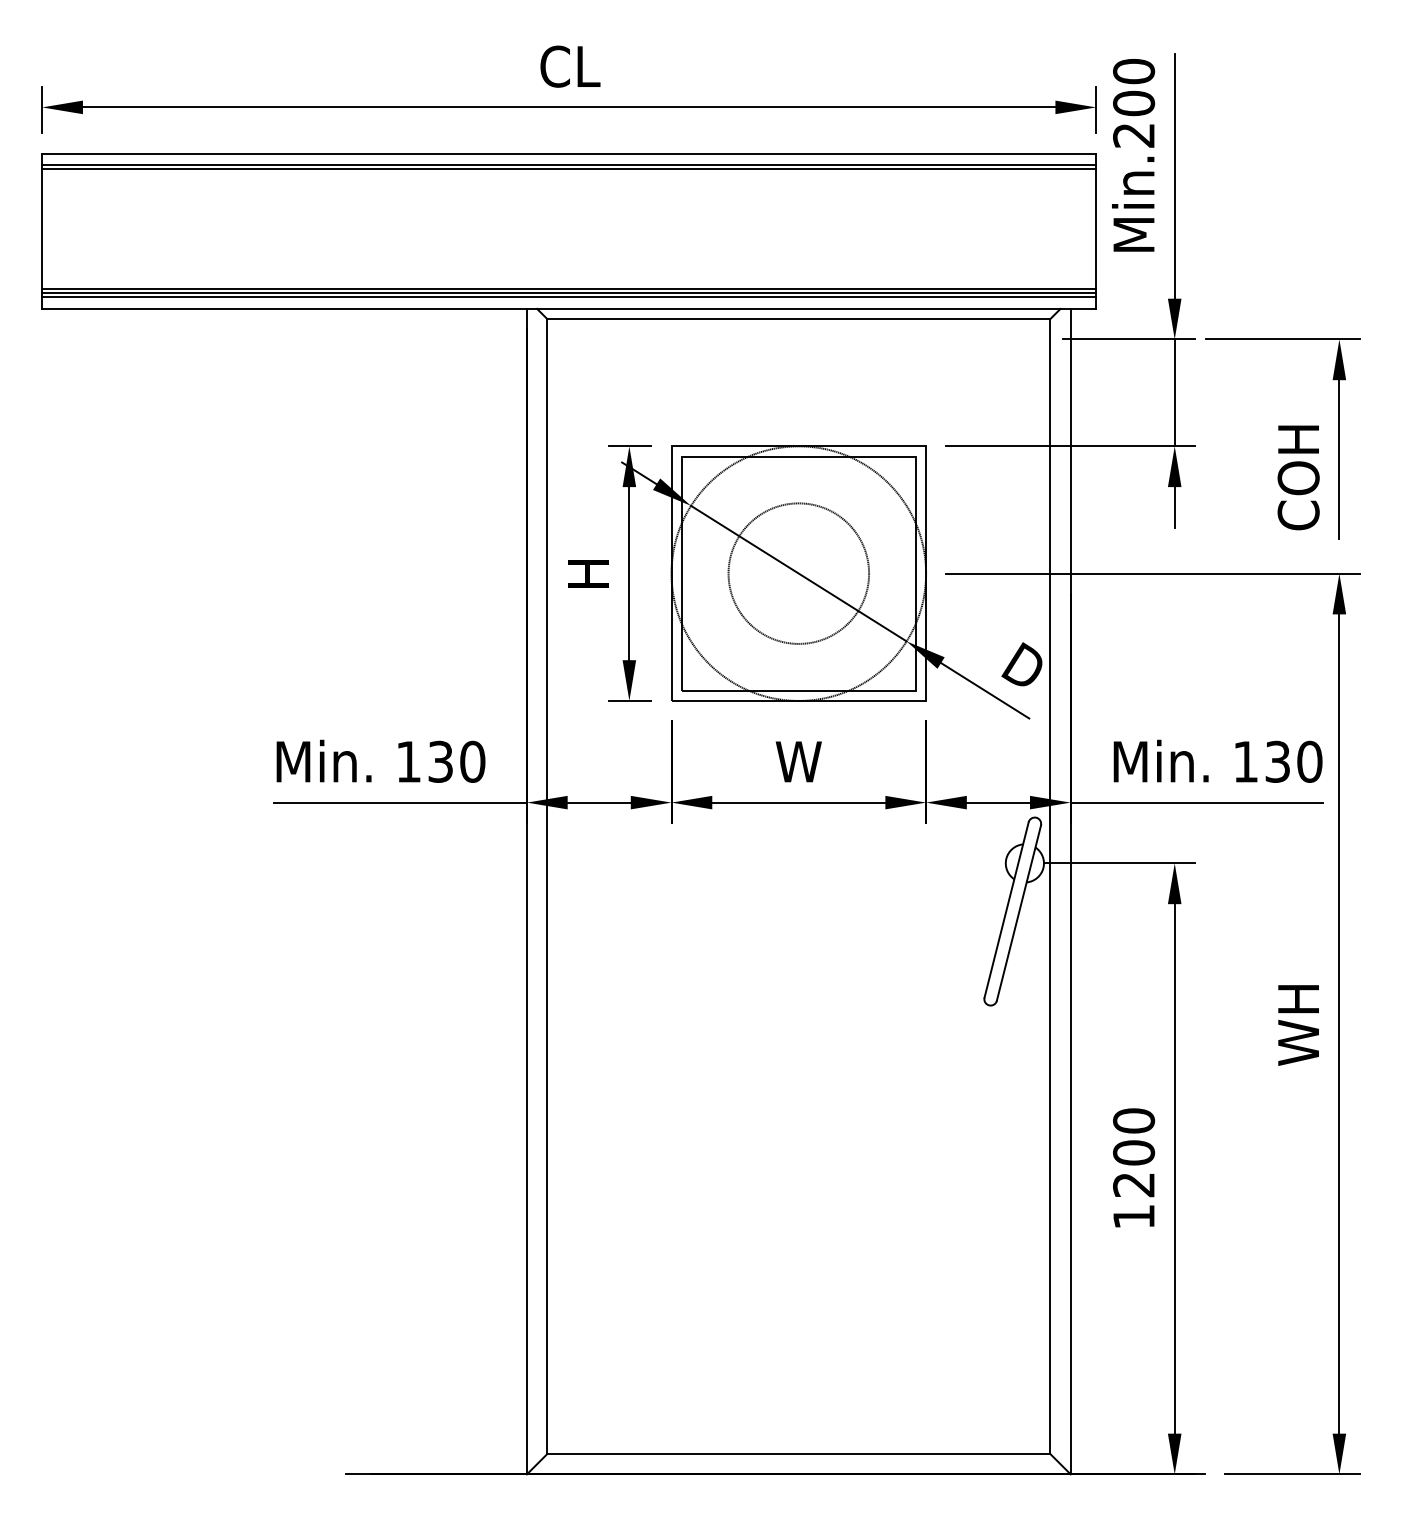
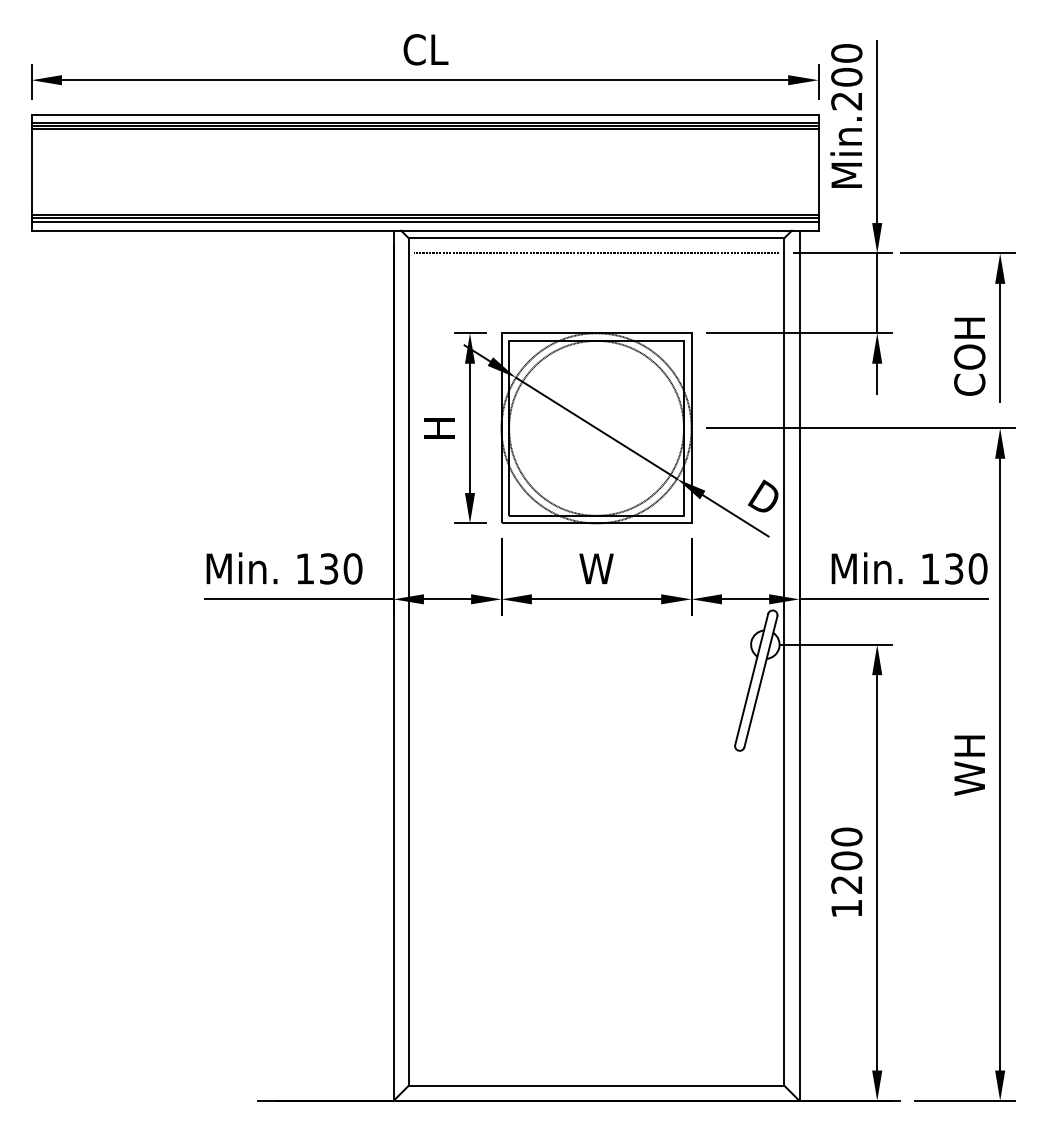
line: (569, 172) -> (425, 128), added
line: (798, 339) -> (596, 253), added
circle: (798, 573) -> (596, 428), size x1.67

